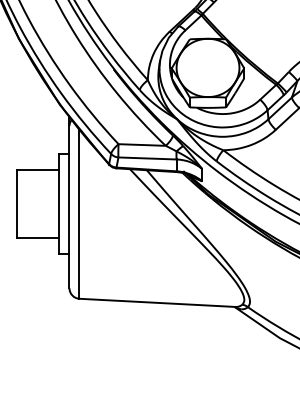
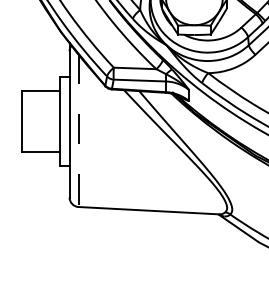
line: (79, 214) -> (78, 131), solid -> dashed

